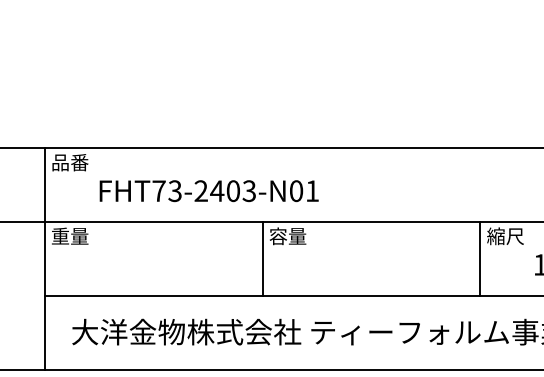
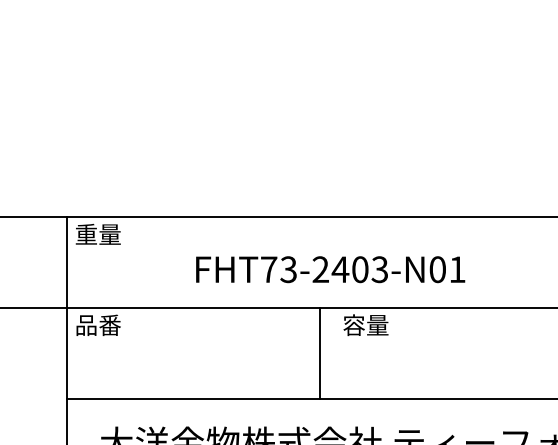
text: (69, 162) -> (97, 234), 品番 -> 重量
text: (208, 191) -> (329, 270), moved
text: (70, 236) -> (98, 325), 重量 -> 品番
line: (262, 258) -> (319, 352), moved

